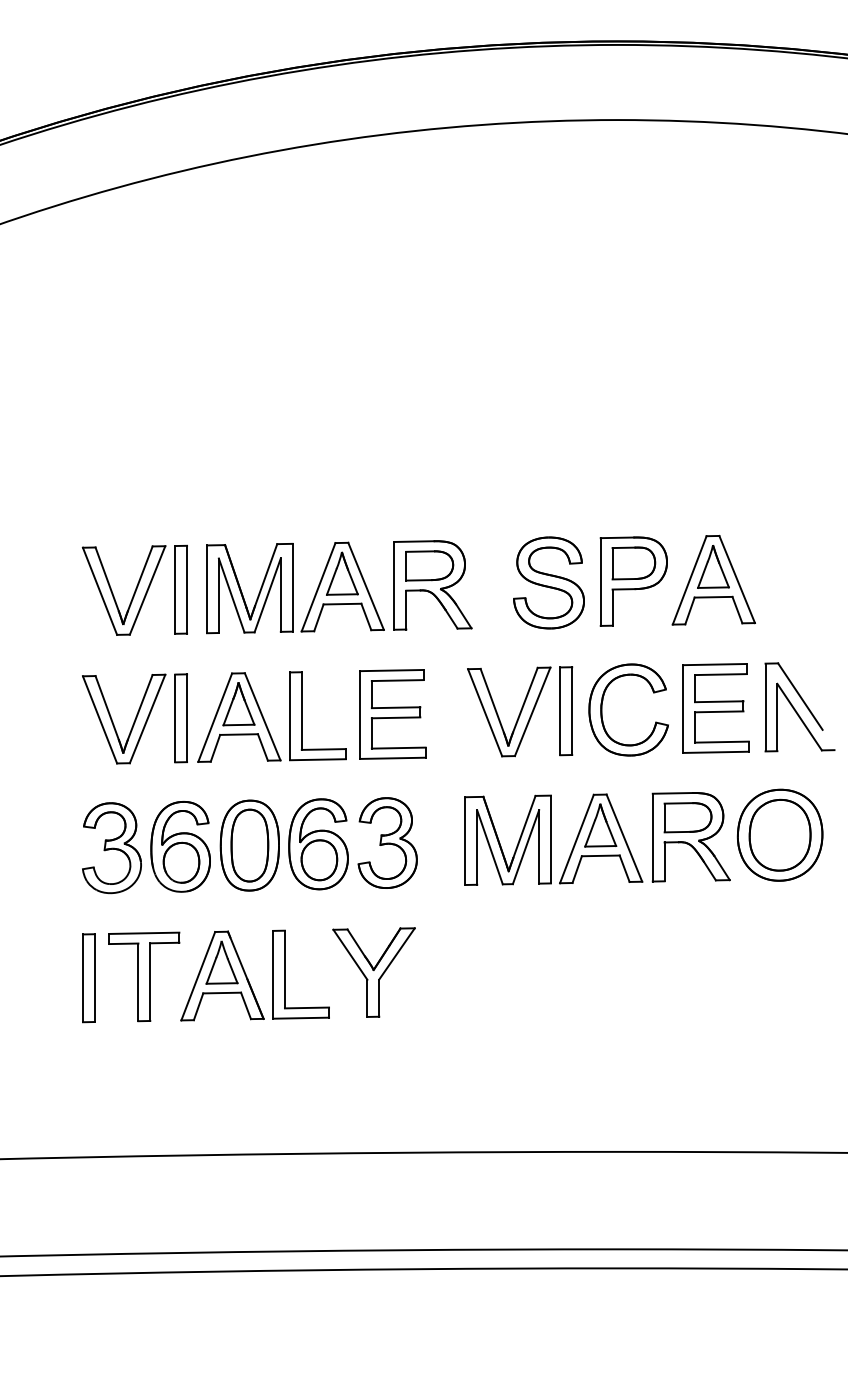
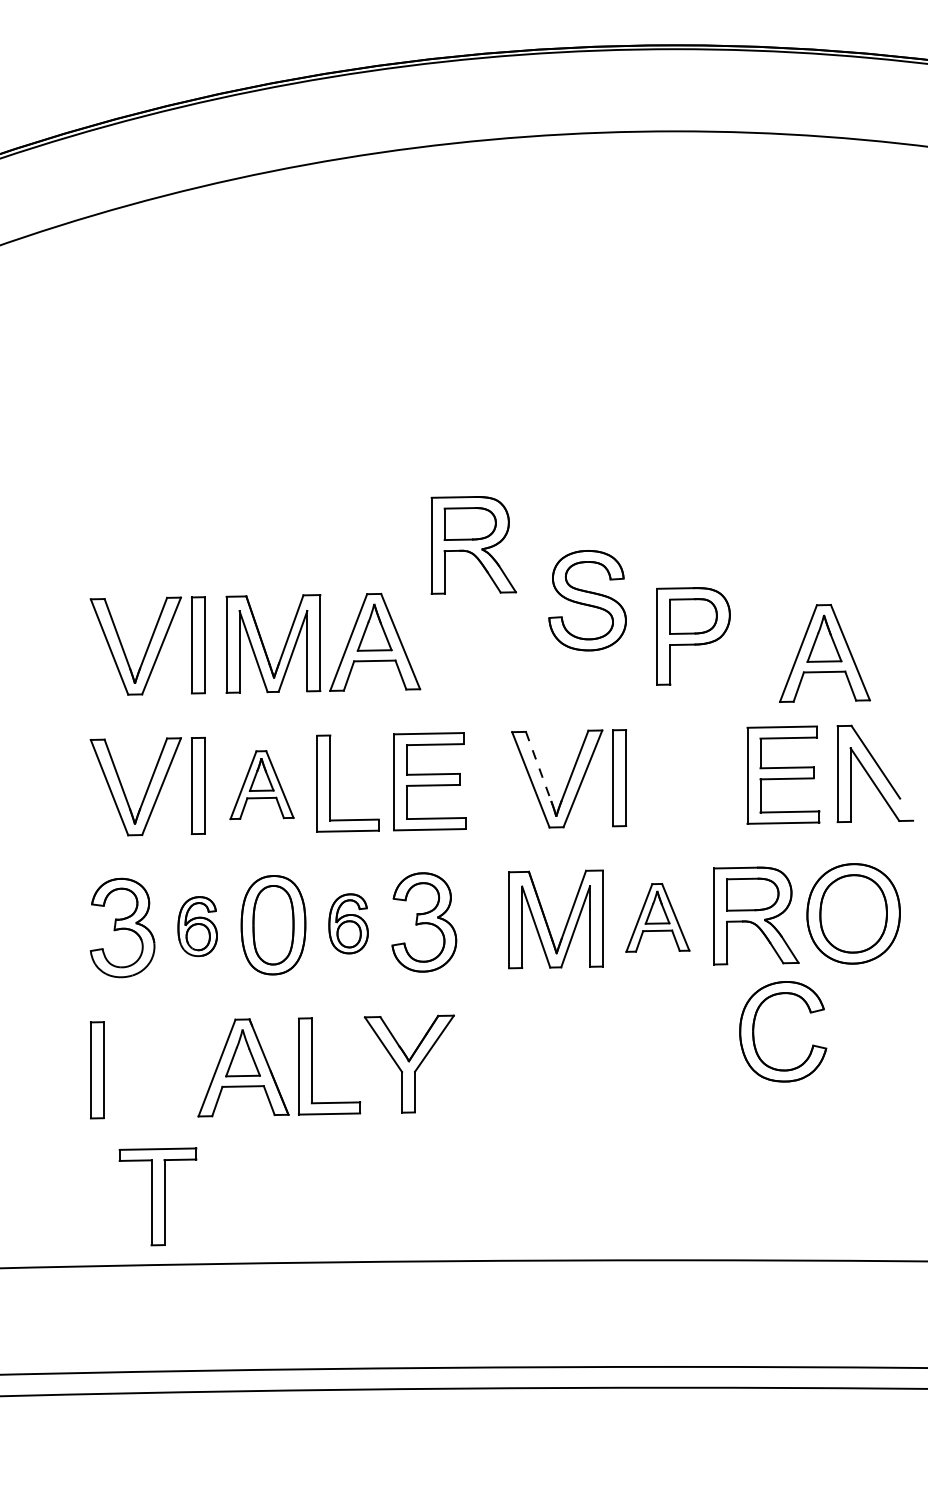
part: (713, 579) -> (824, 652), moved
part: (548, 582) -> (587, 600), moved
part: (432, 585) -> (473, 545), moved
line: (492, 700) -> (538, 766), solid -> dashed
part: (602, 709) -> (754, 1031), moved
part: (239, 717) -> (262, 785), size x0.7
part: (601, 838) -> (658, 917), size x0.7
part: (318, 844) -> (348, 923), size x0.6
part: (180, 846) -> (197, 926), size x0.6
part: (144, 976) -> (158, 1196), moved

